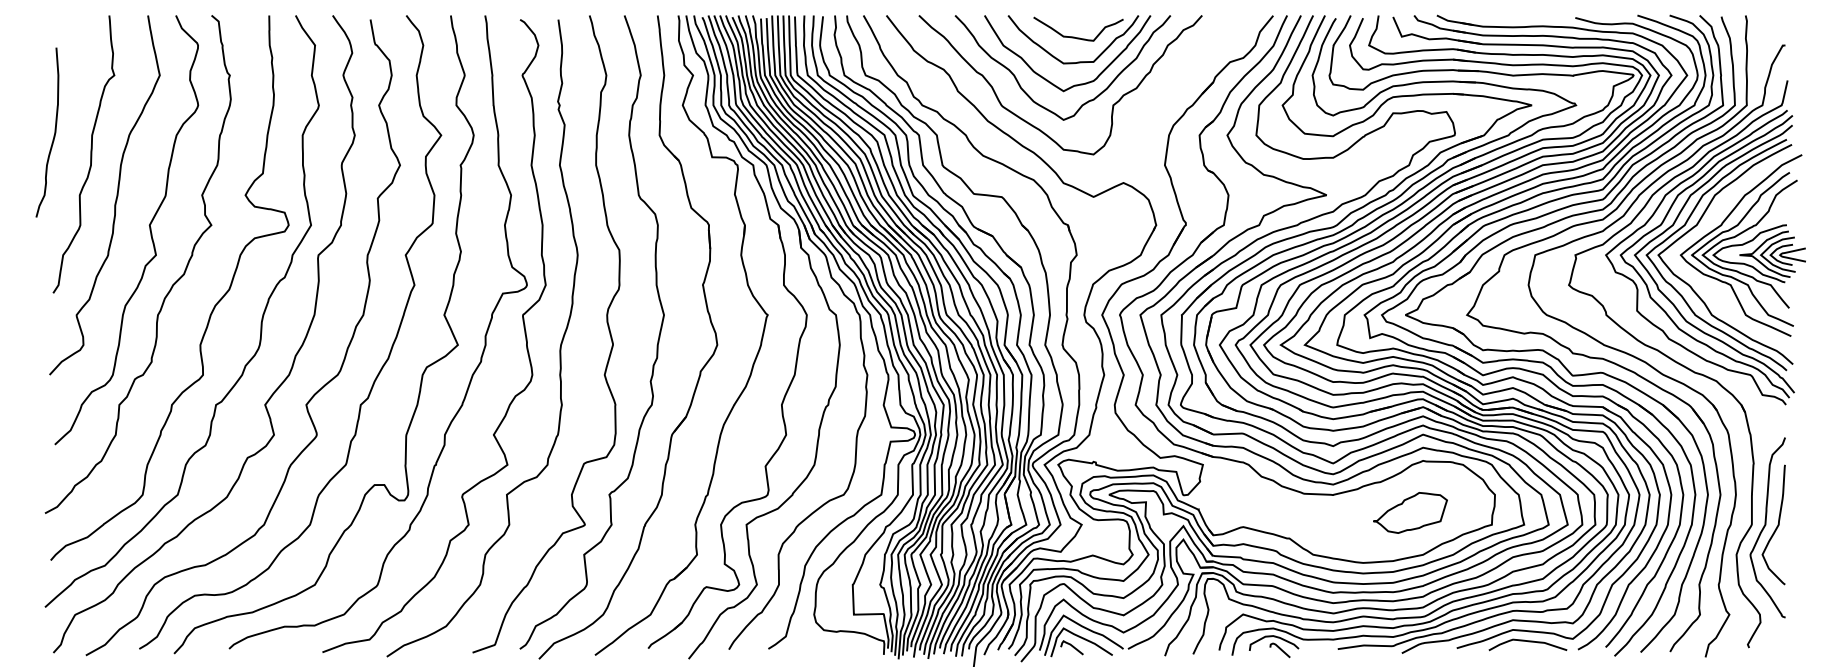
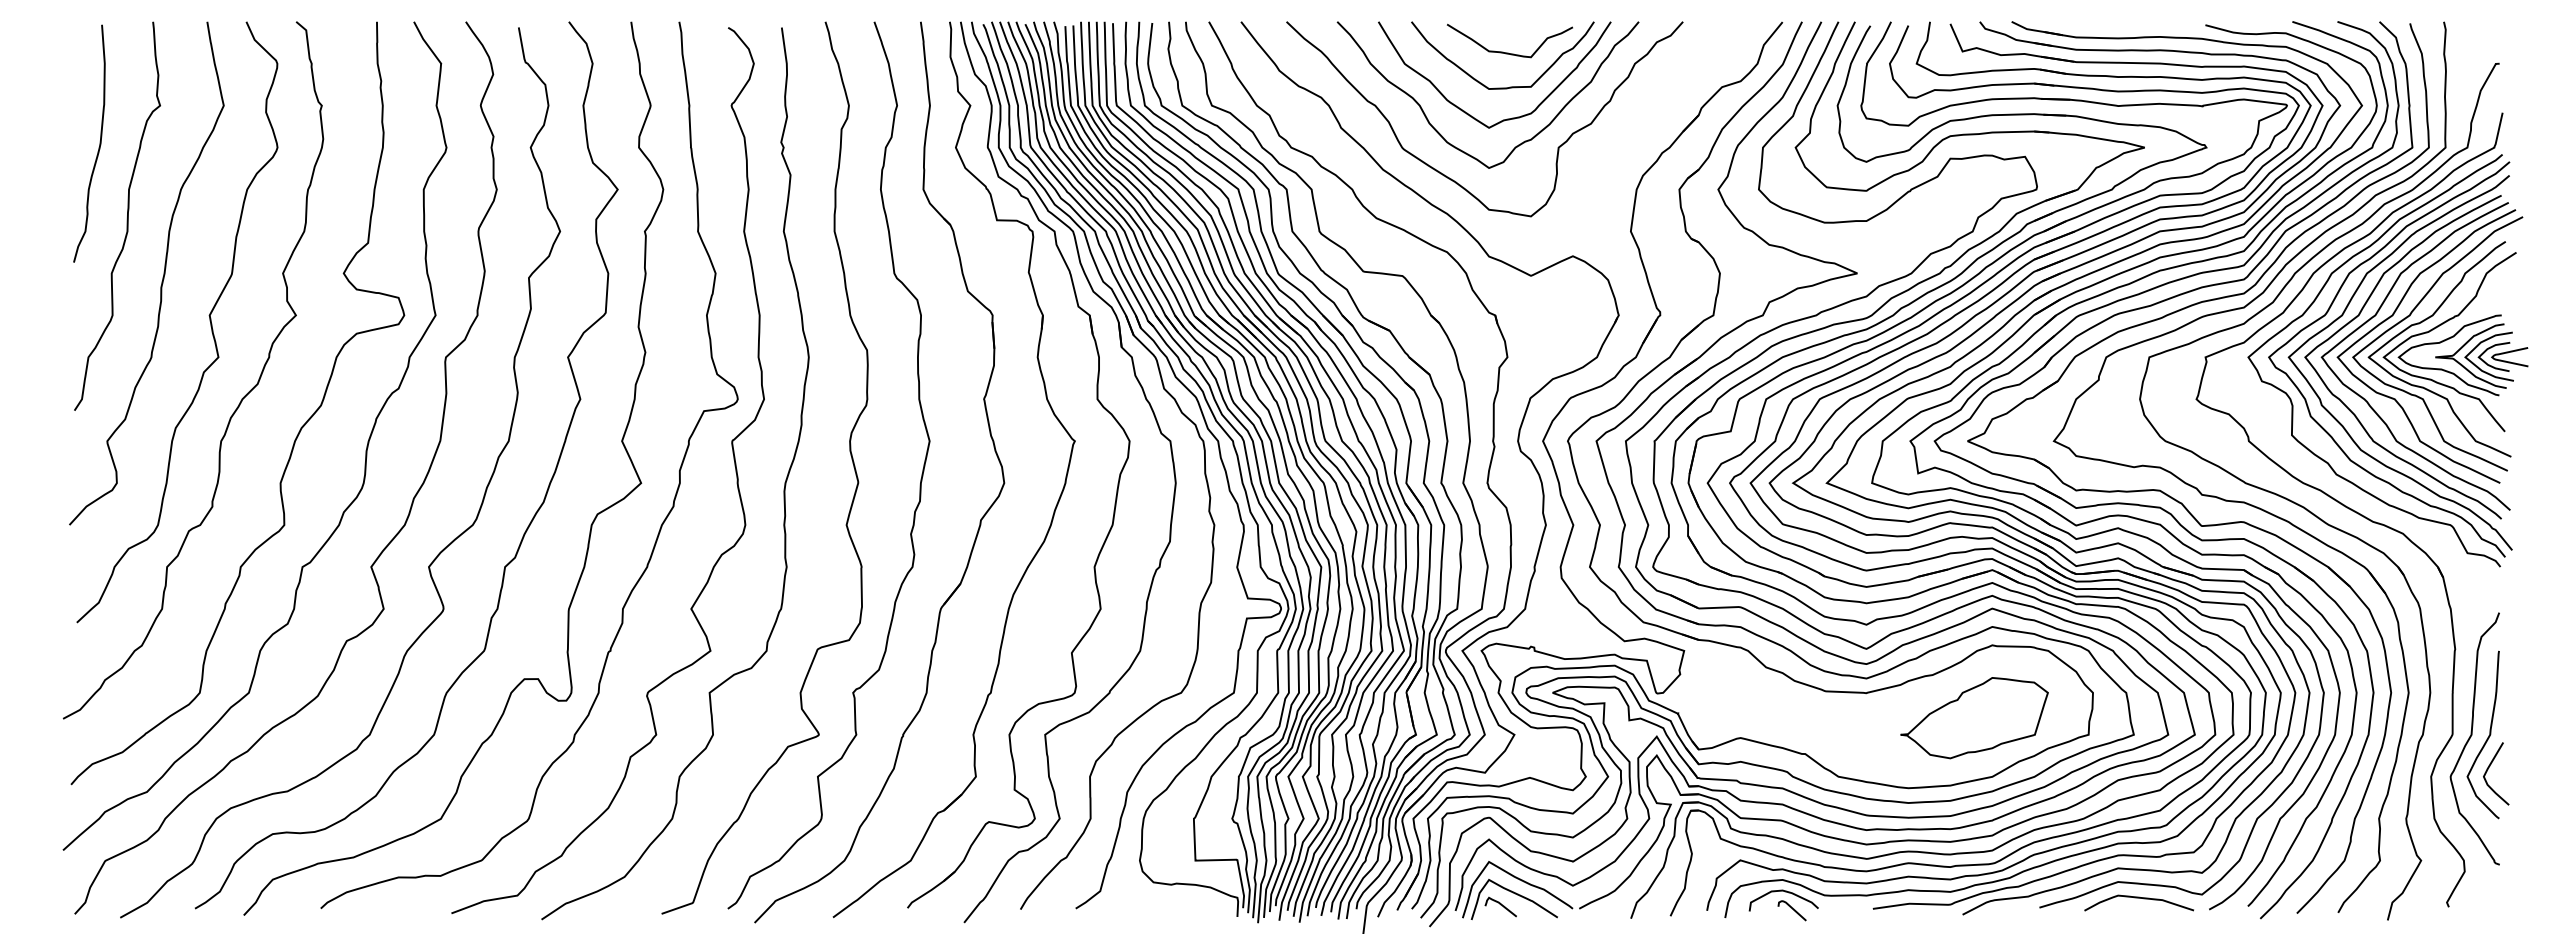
curve: (53, 135) -> (98, 147), moved
curve: (1710, 224) -> (2394, 314), added
part: (1410, 513) -> (1974, 718), size x1.43
curve: (1777, 549) -> (2488, 769), added

